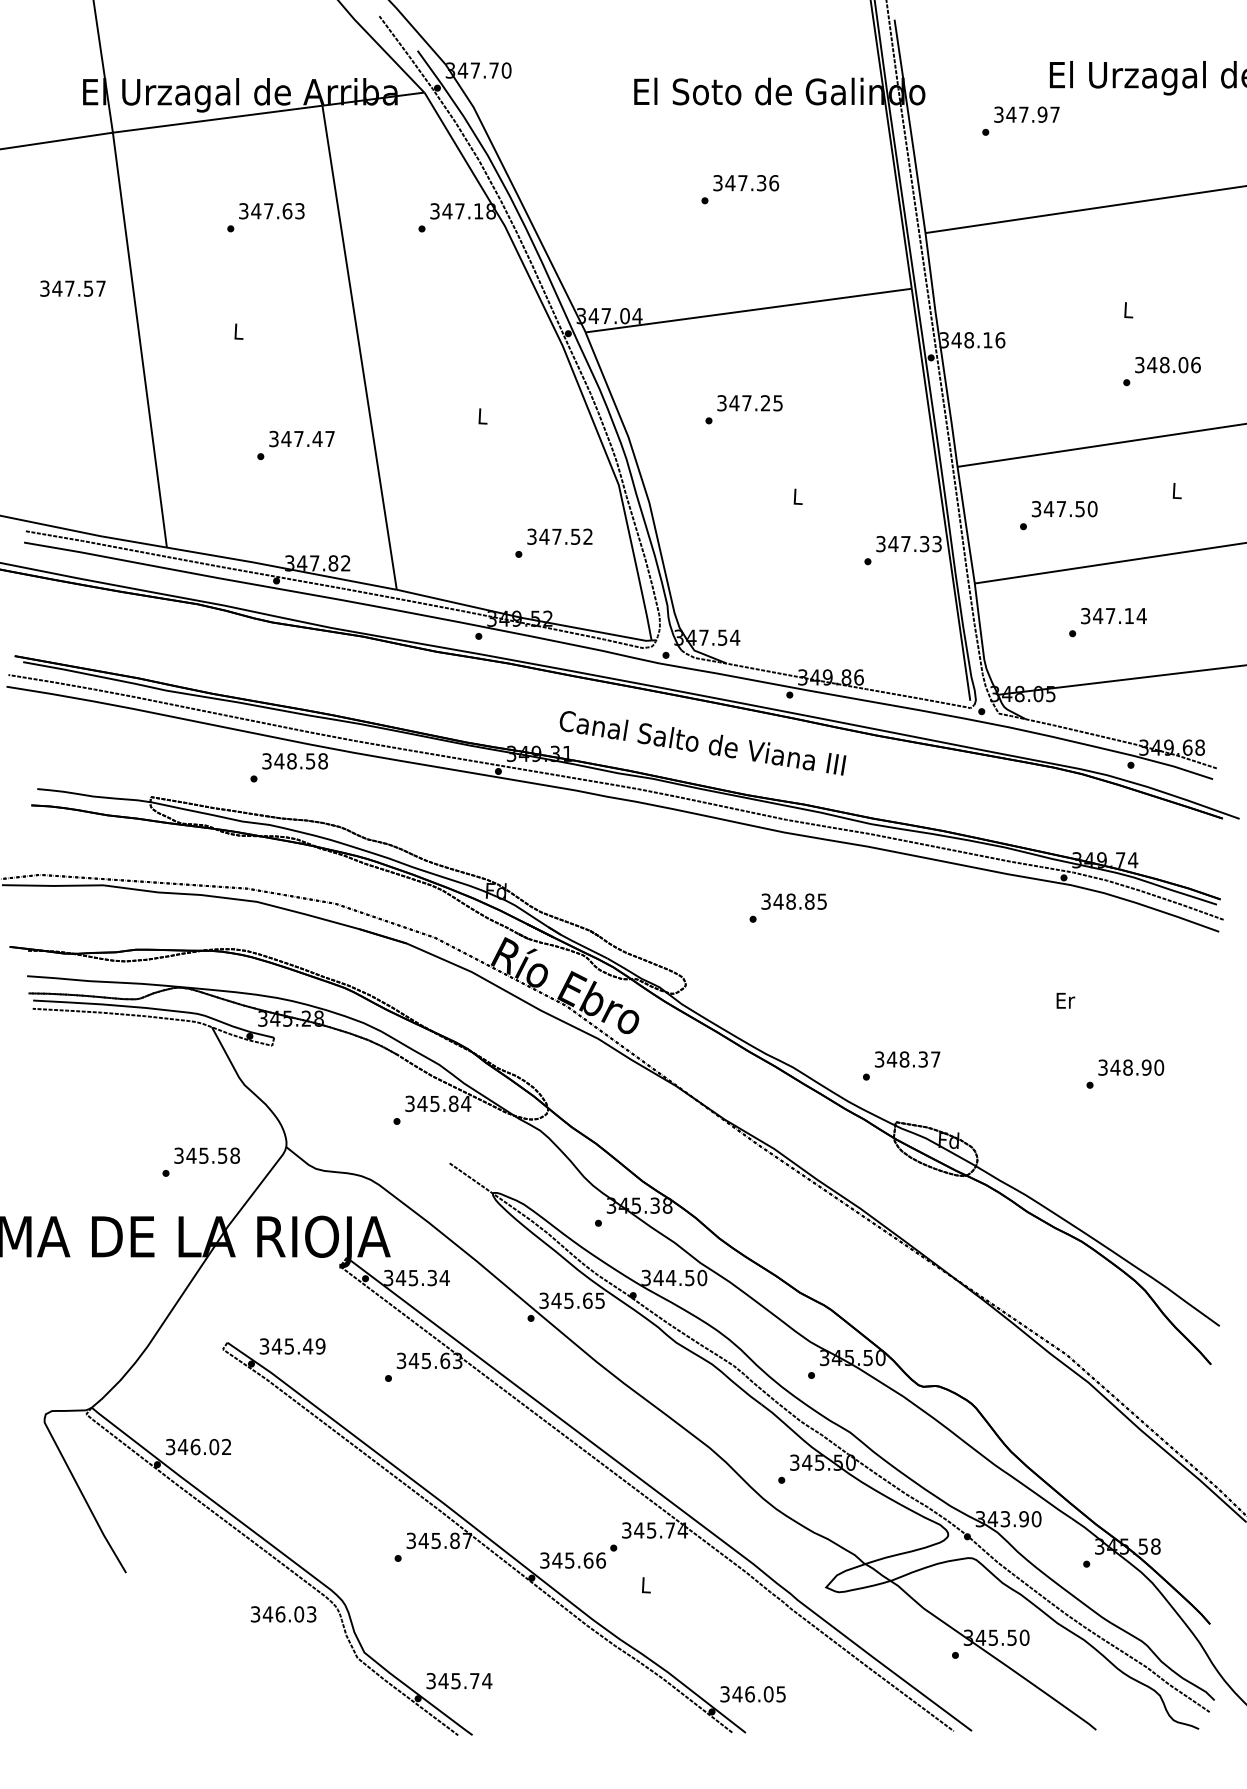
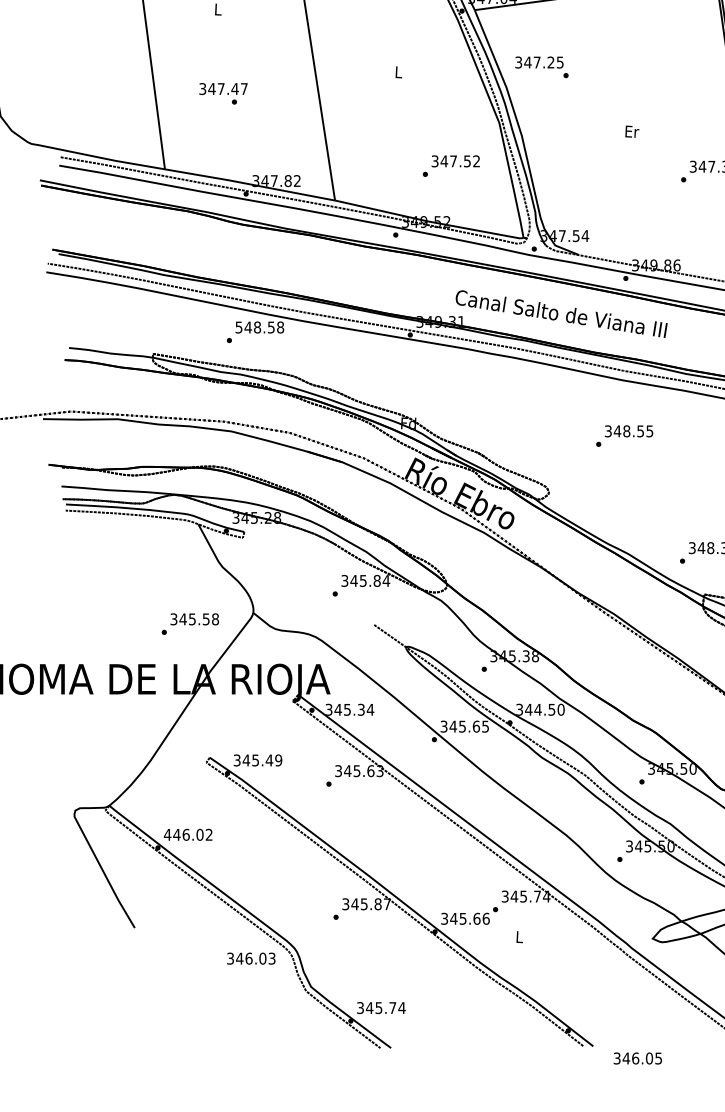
text: (749, 403) -> (539, 62), moved
text: (301, 438) -> (223, 88), moved
text: (798, 496) -> (632, 131), L -> Er
text: (266, 760) -> (238, 326), 348.58 -> 548.58
text: (809, 901) -> (640, 431), 348.85 -> 348.55
text: (170, 1446) -> (167, 834), 346.02 -> 446.02
text: (752, 1694) -> (637, 1058), moved

